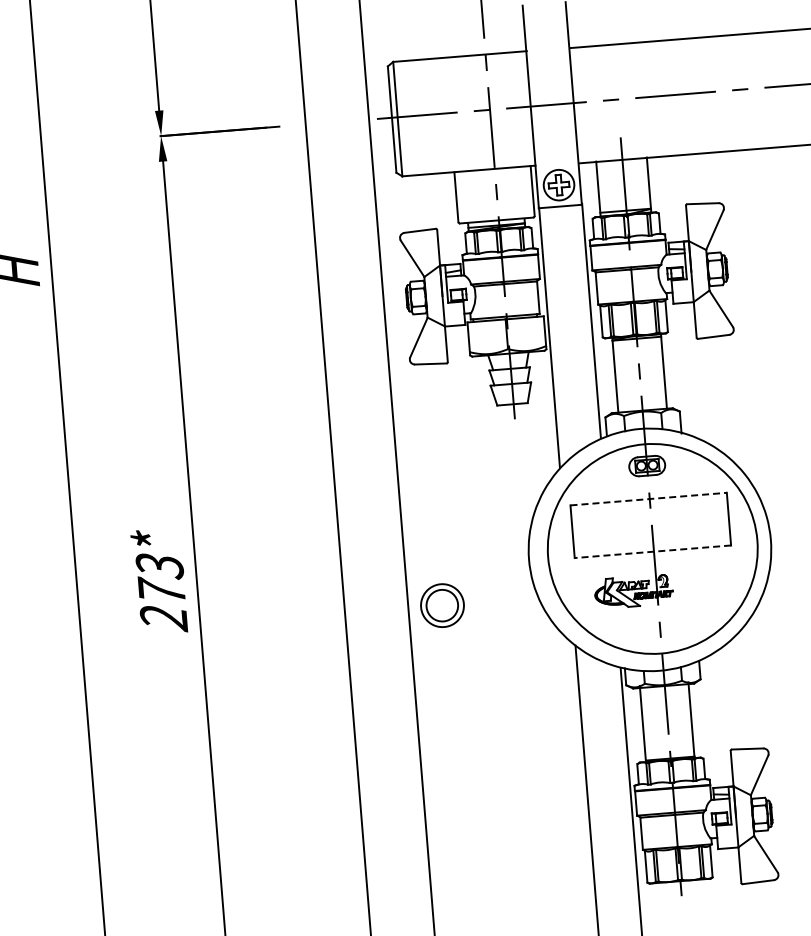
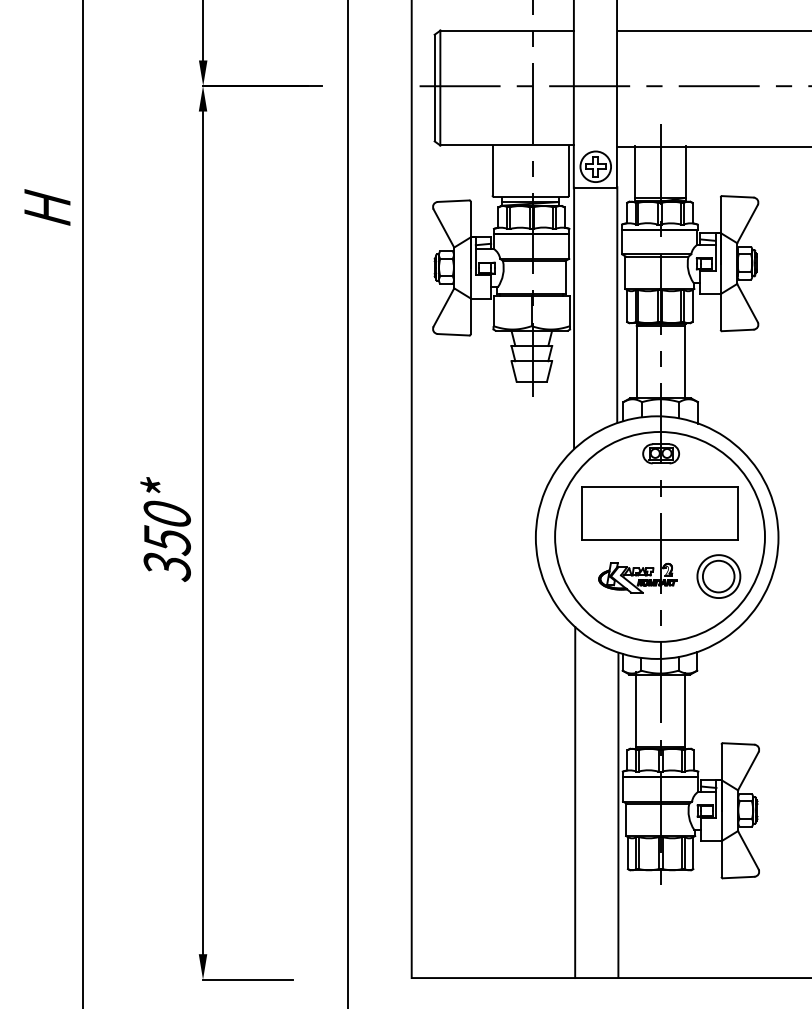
line: (649, 498) -> (660, 486), dashed -> solid
line: (652, 551) -> (659, 539), dashed -> solid
text: (161, 593) -> (166, 541), 273* -> 350*
part: (442, 605) -> (718, 576), moved

